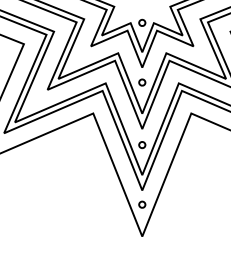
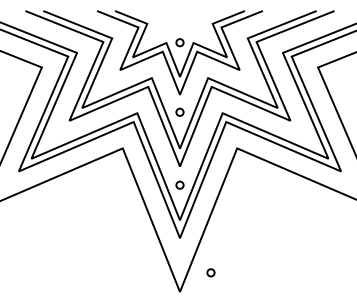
part: (141, 204) -> (210, 272), moved

